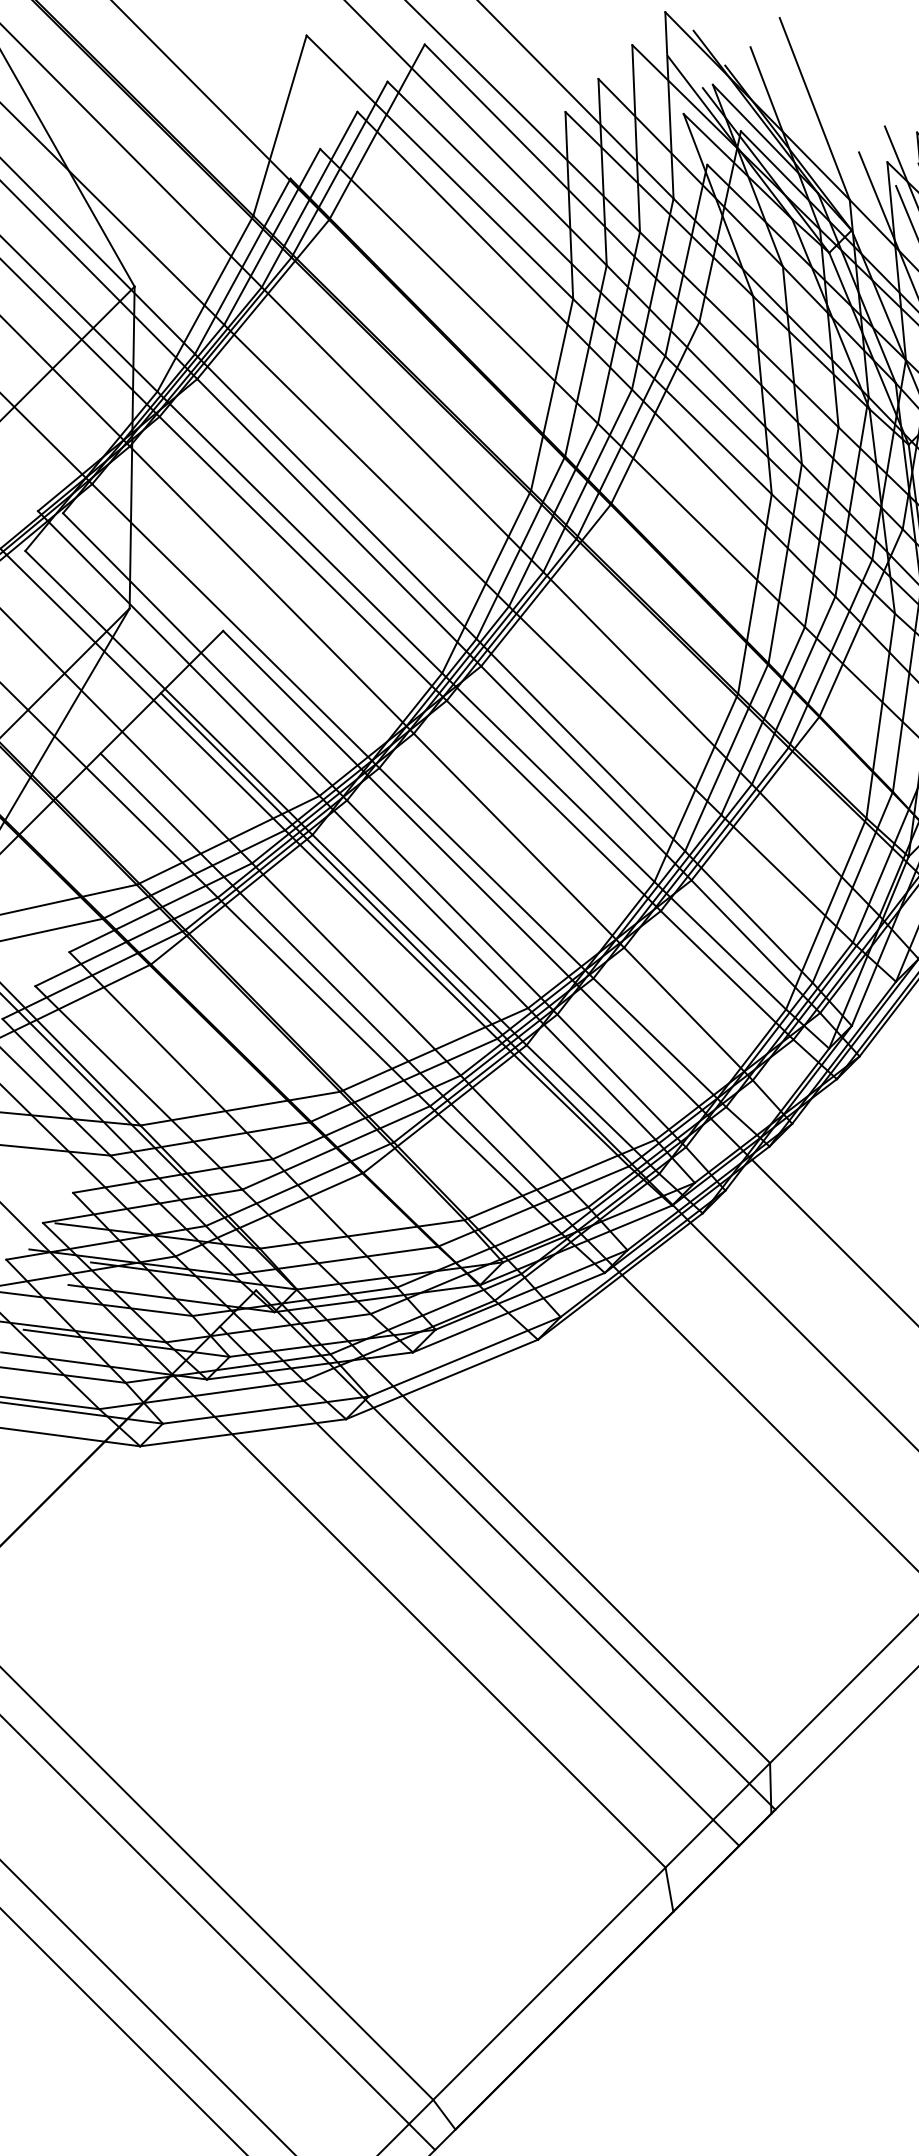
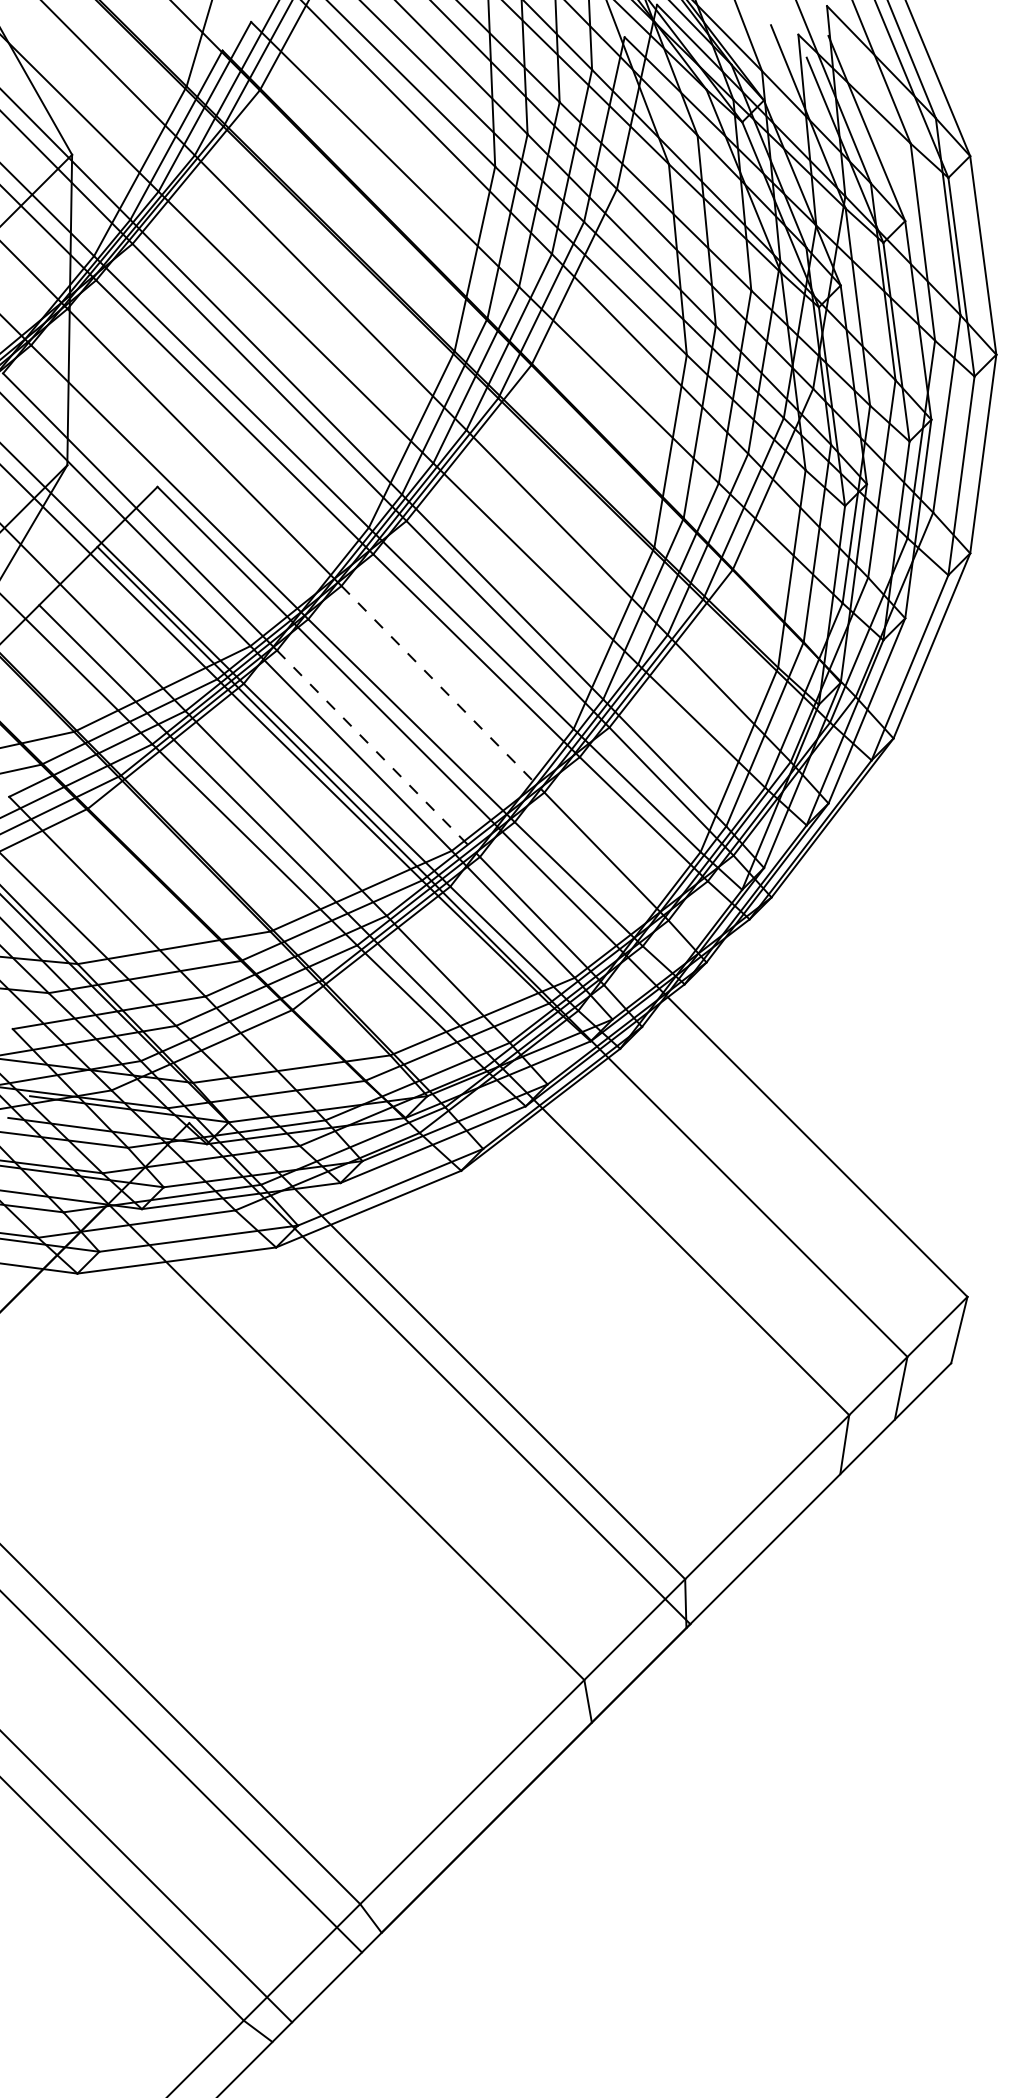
line: (518, 840) -> (442, 689), solid -> dashed
line: (452, 907) -> (378, 753), solid -> dashed
line: (479, 1586) -> (404, 1408), removed

